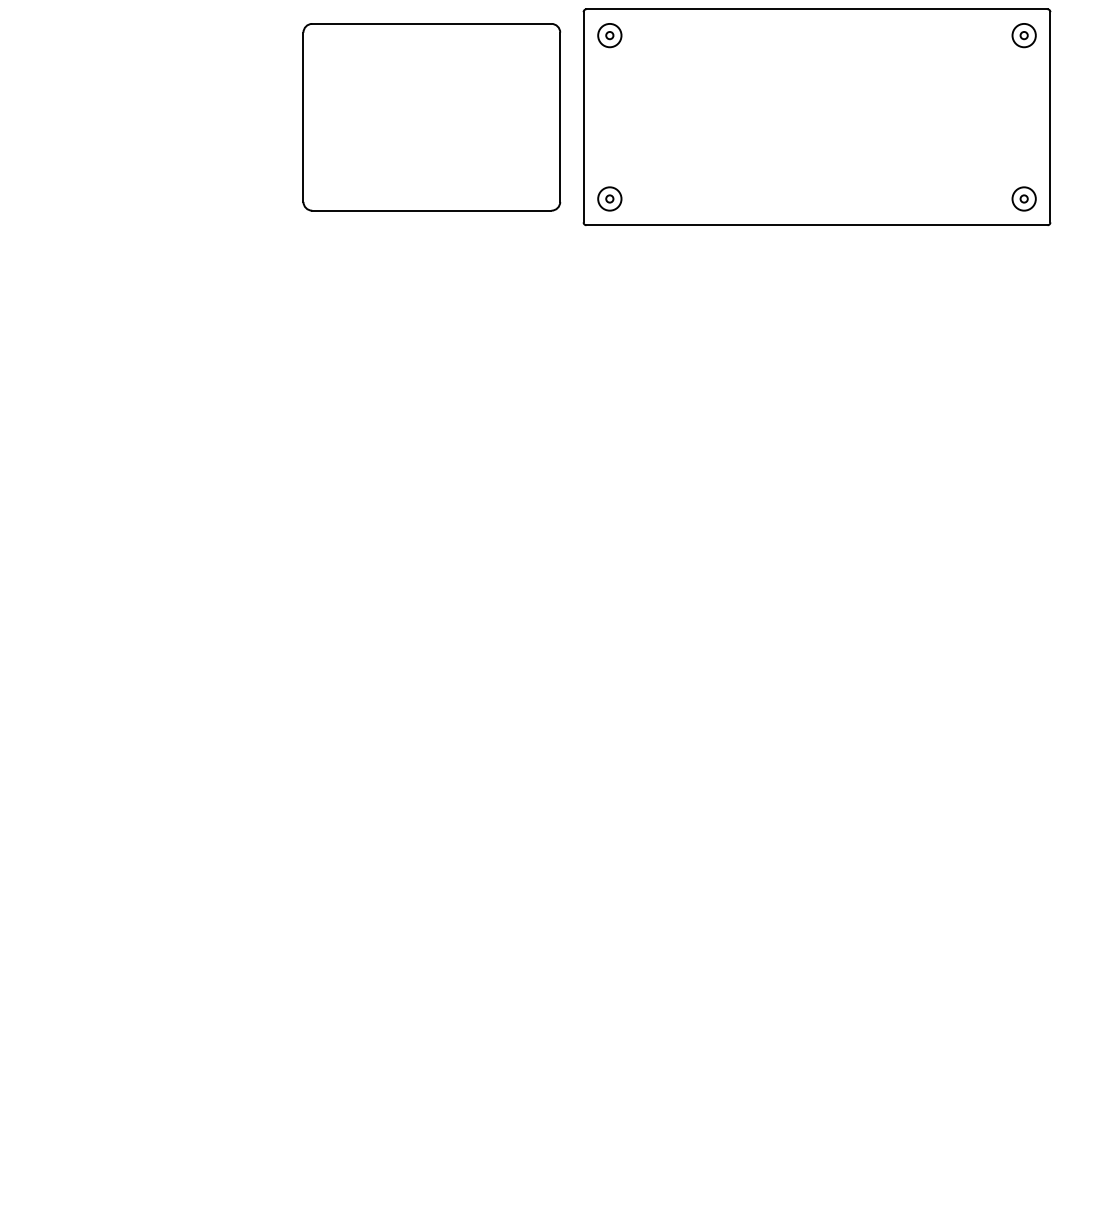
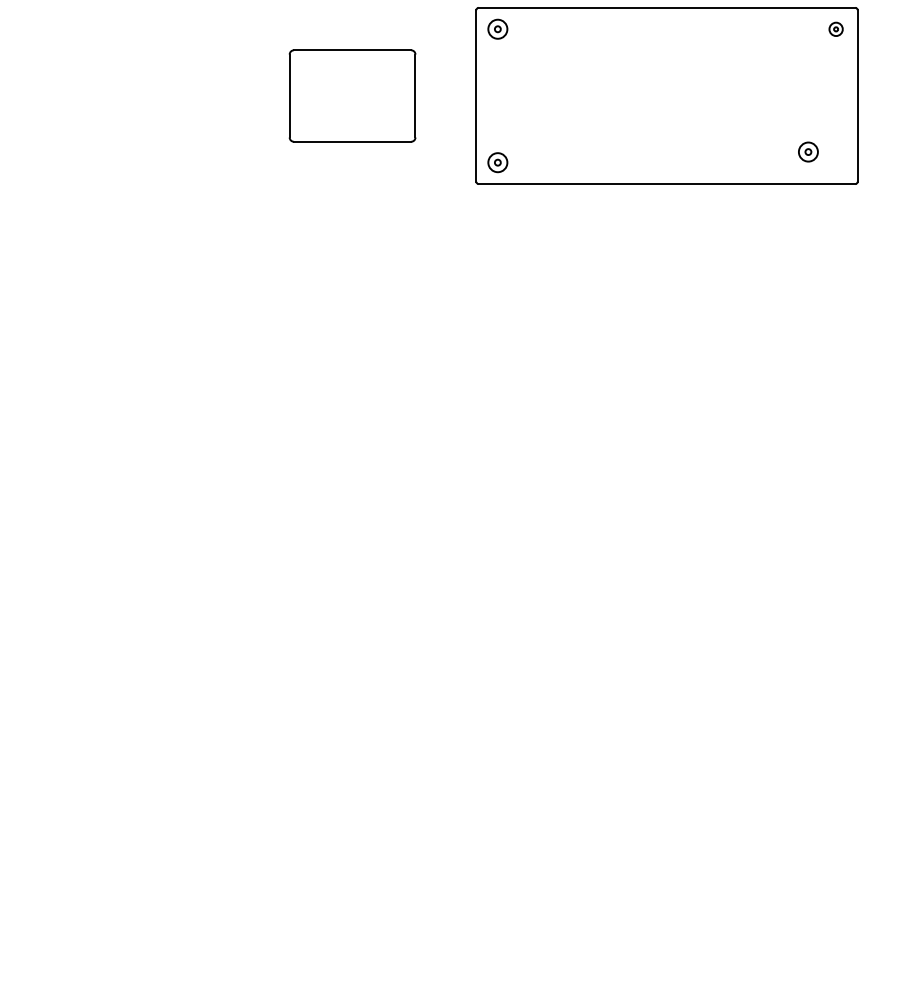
part: (1023, 35) -> (835, 29), size x0.7
part: (431, 117) -> (352, 96), size x0.6
part: (1023, 198) -> (807, 151), moved

